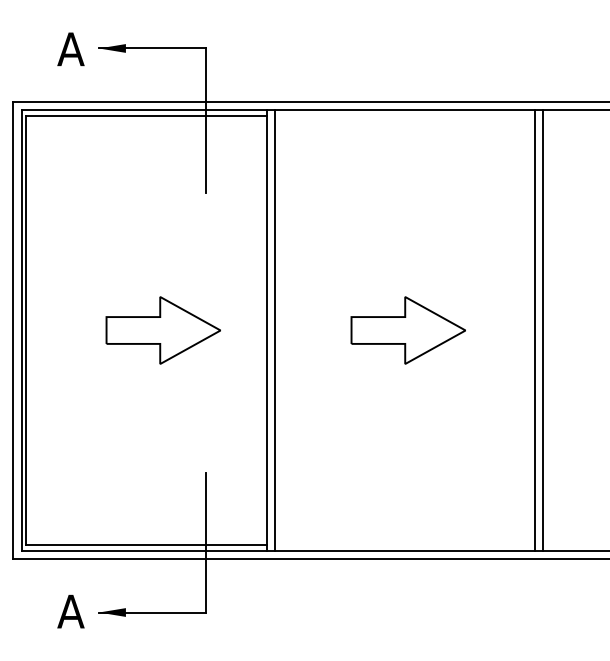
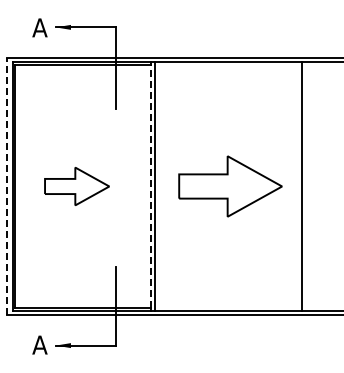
line: (13, 330) -> (7, 186), solid -> dashed
part: (162, 330) -> (76, 186), moved
line: (266, 330) -> (150, 186), solid -> dashed
part: (406, 330) -> (229, 186), size x1.6
line: (543, 330) -> (306, 186), removed

